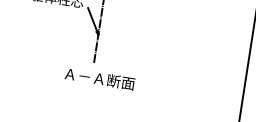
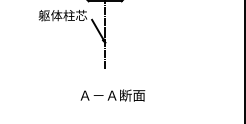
text: (99, 78) -> (112, 95), moved

